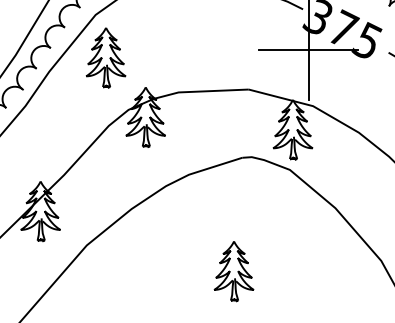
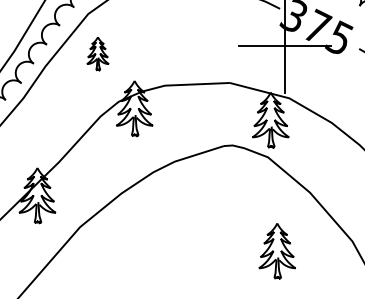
part: (105, 57) -> (97, 53), size x0.6
part: (233, 271) -> (276, 251), moved

